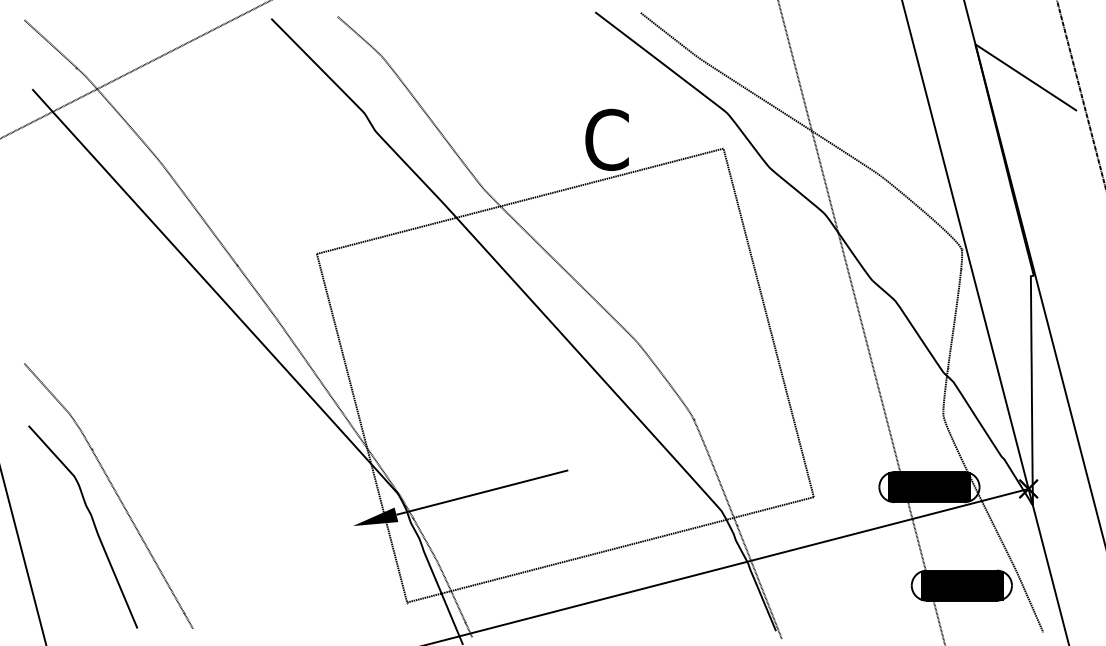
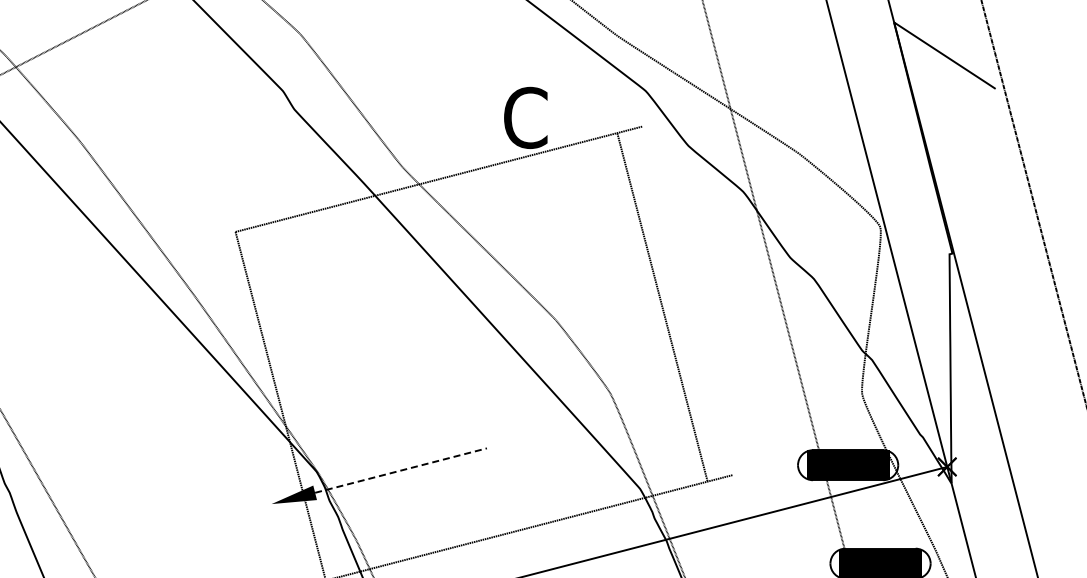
line: (768, 322) -> (662, 306), moved
line: (482, 492) -> (401, 470), solid -> dashed

